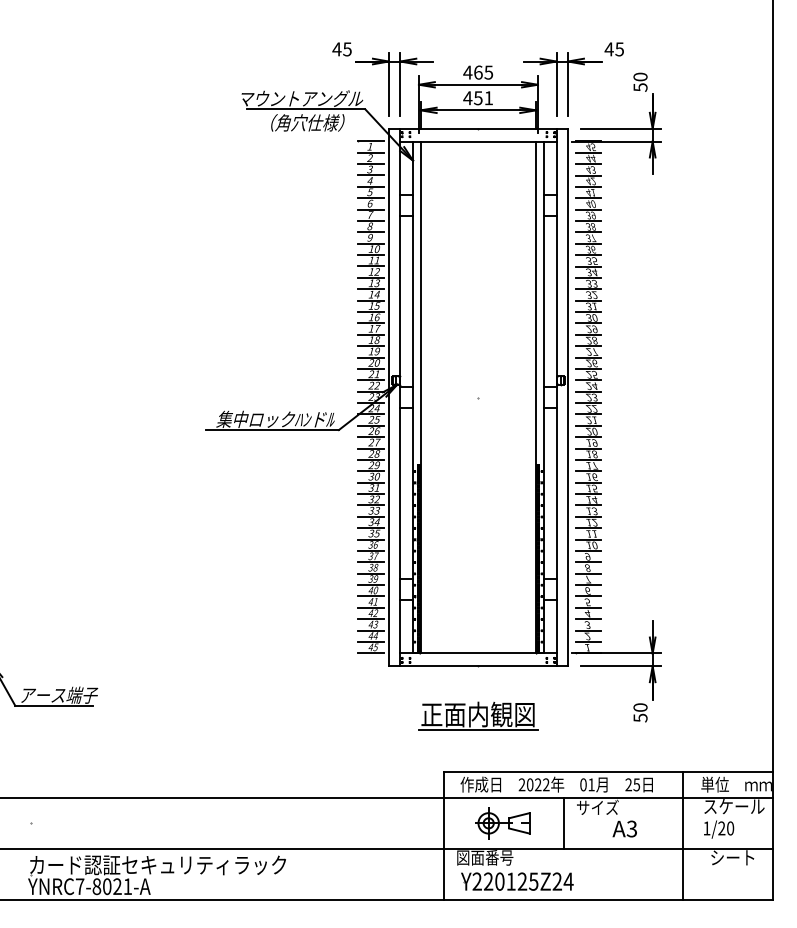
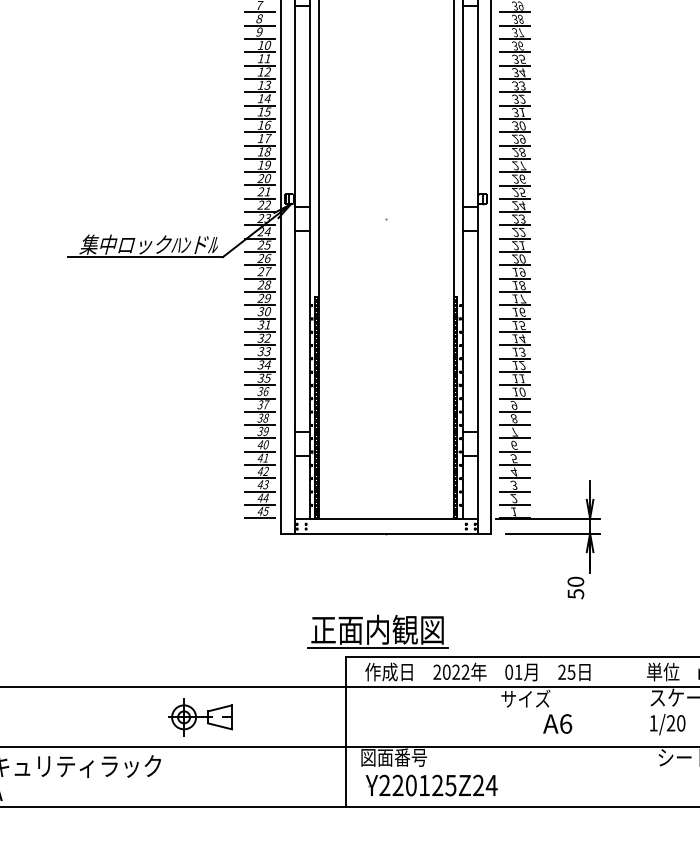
part: (478, 715) -> (378, 630), moved
line: (563, 822) -> (485, 716), removed
part: (502, 823) -> (200, 717), moved
text: (631, 828) -> (565, 723), A3 -> A6
line: (683, 836) -> (626, 732), removed

